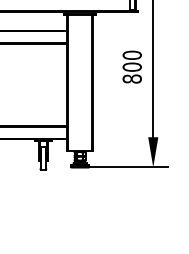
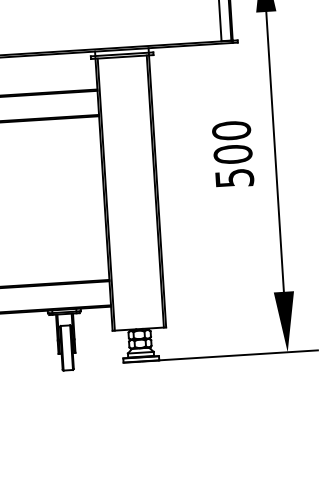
text: (131, 78) -> (232, 177), 800 -> 500

